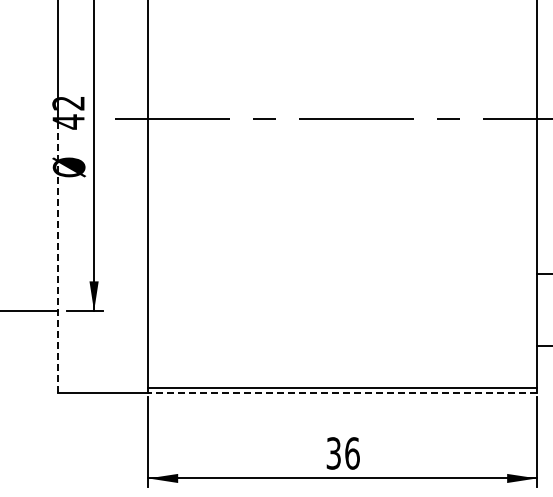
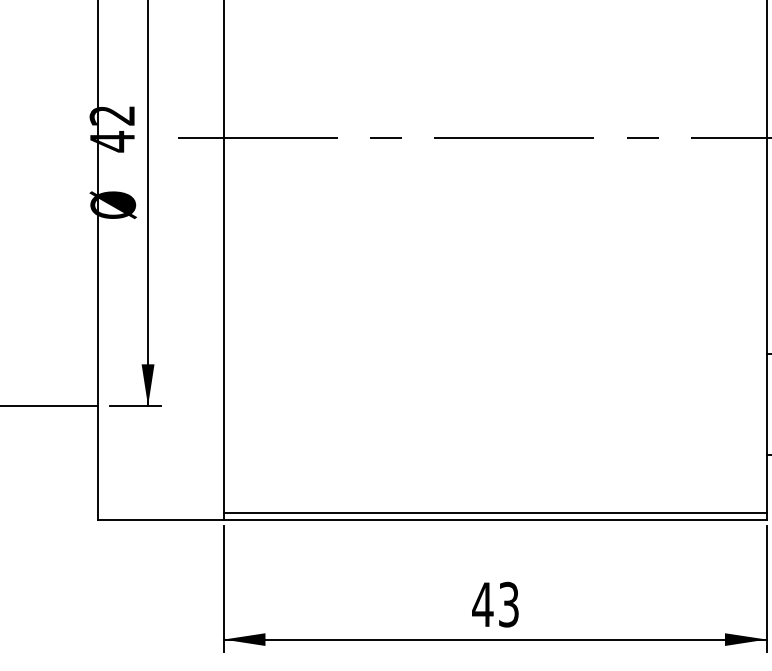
line: (57, 256) -> (96, 329), dashed -> solid
line: (342, 392) -> (495, 519), dashed -> solid
text: (342, 453) -> (495, 604), 36 -> 43

